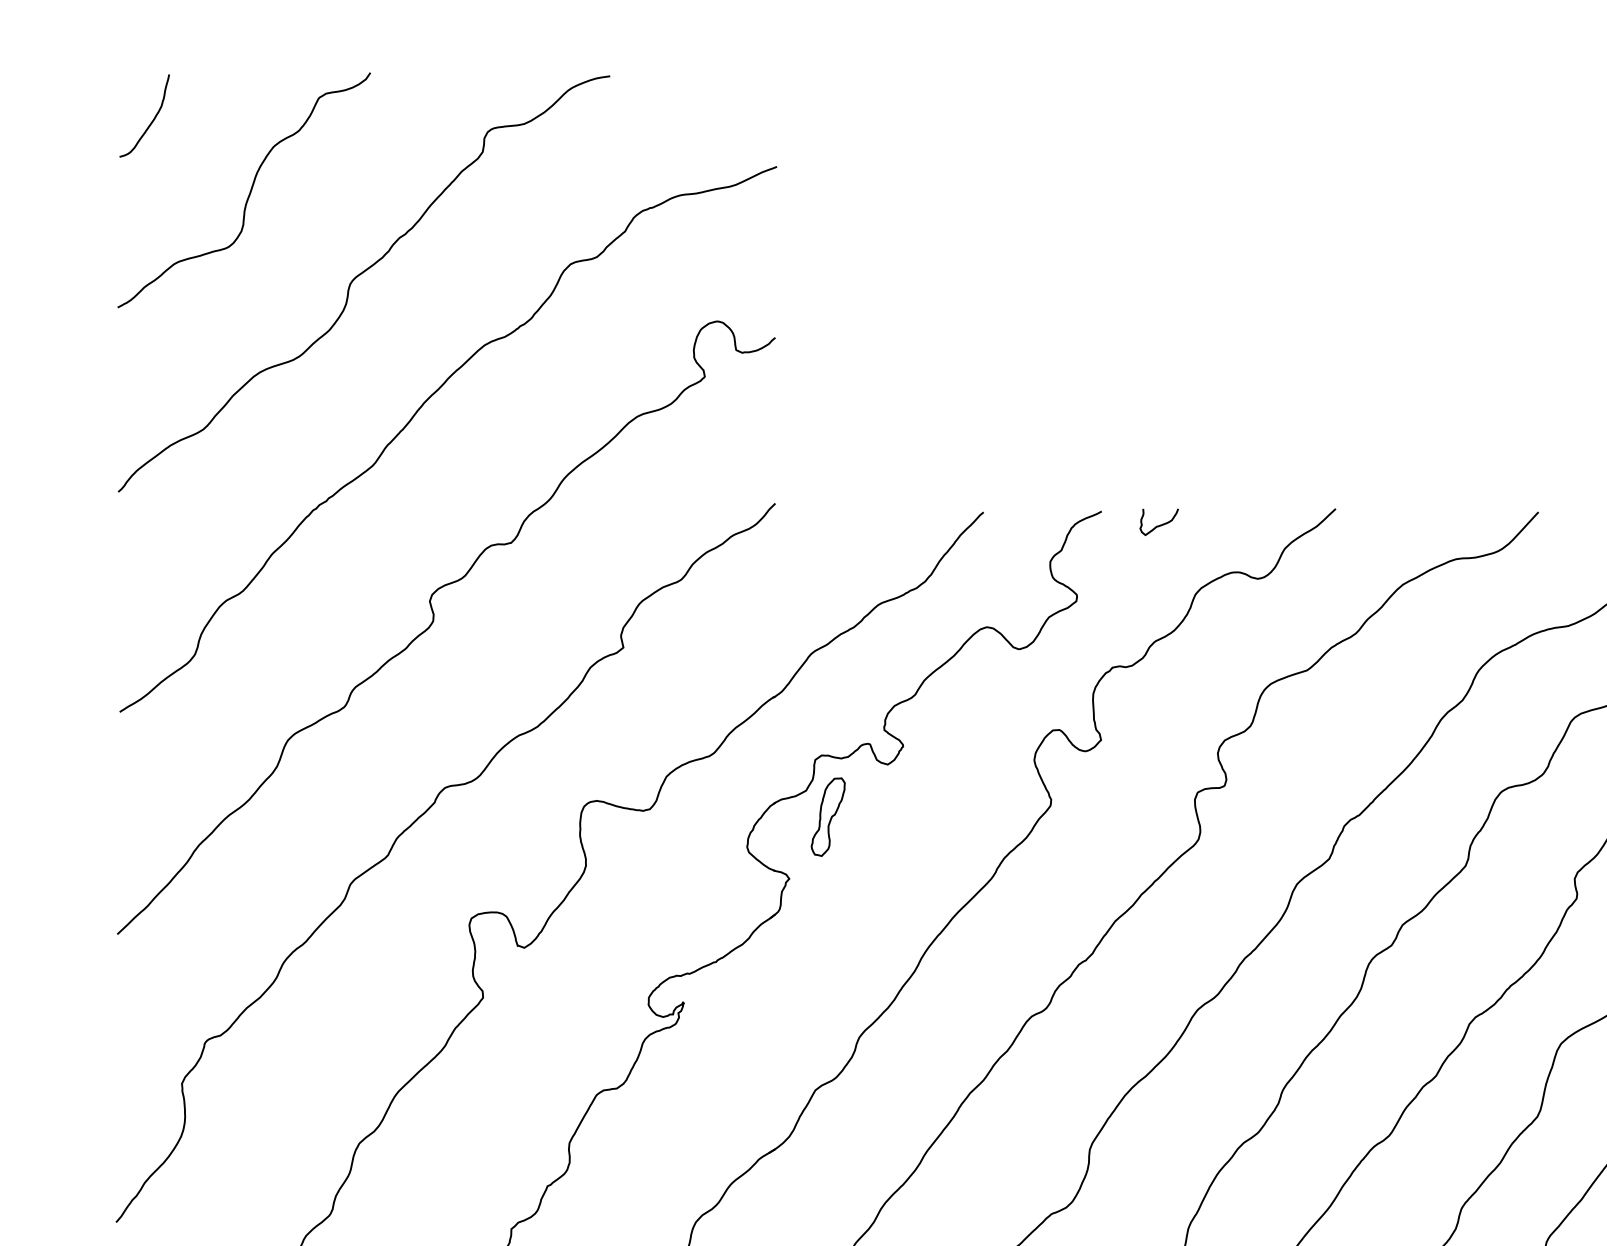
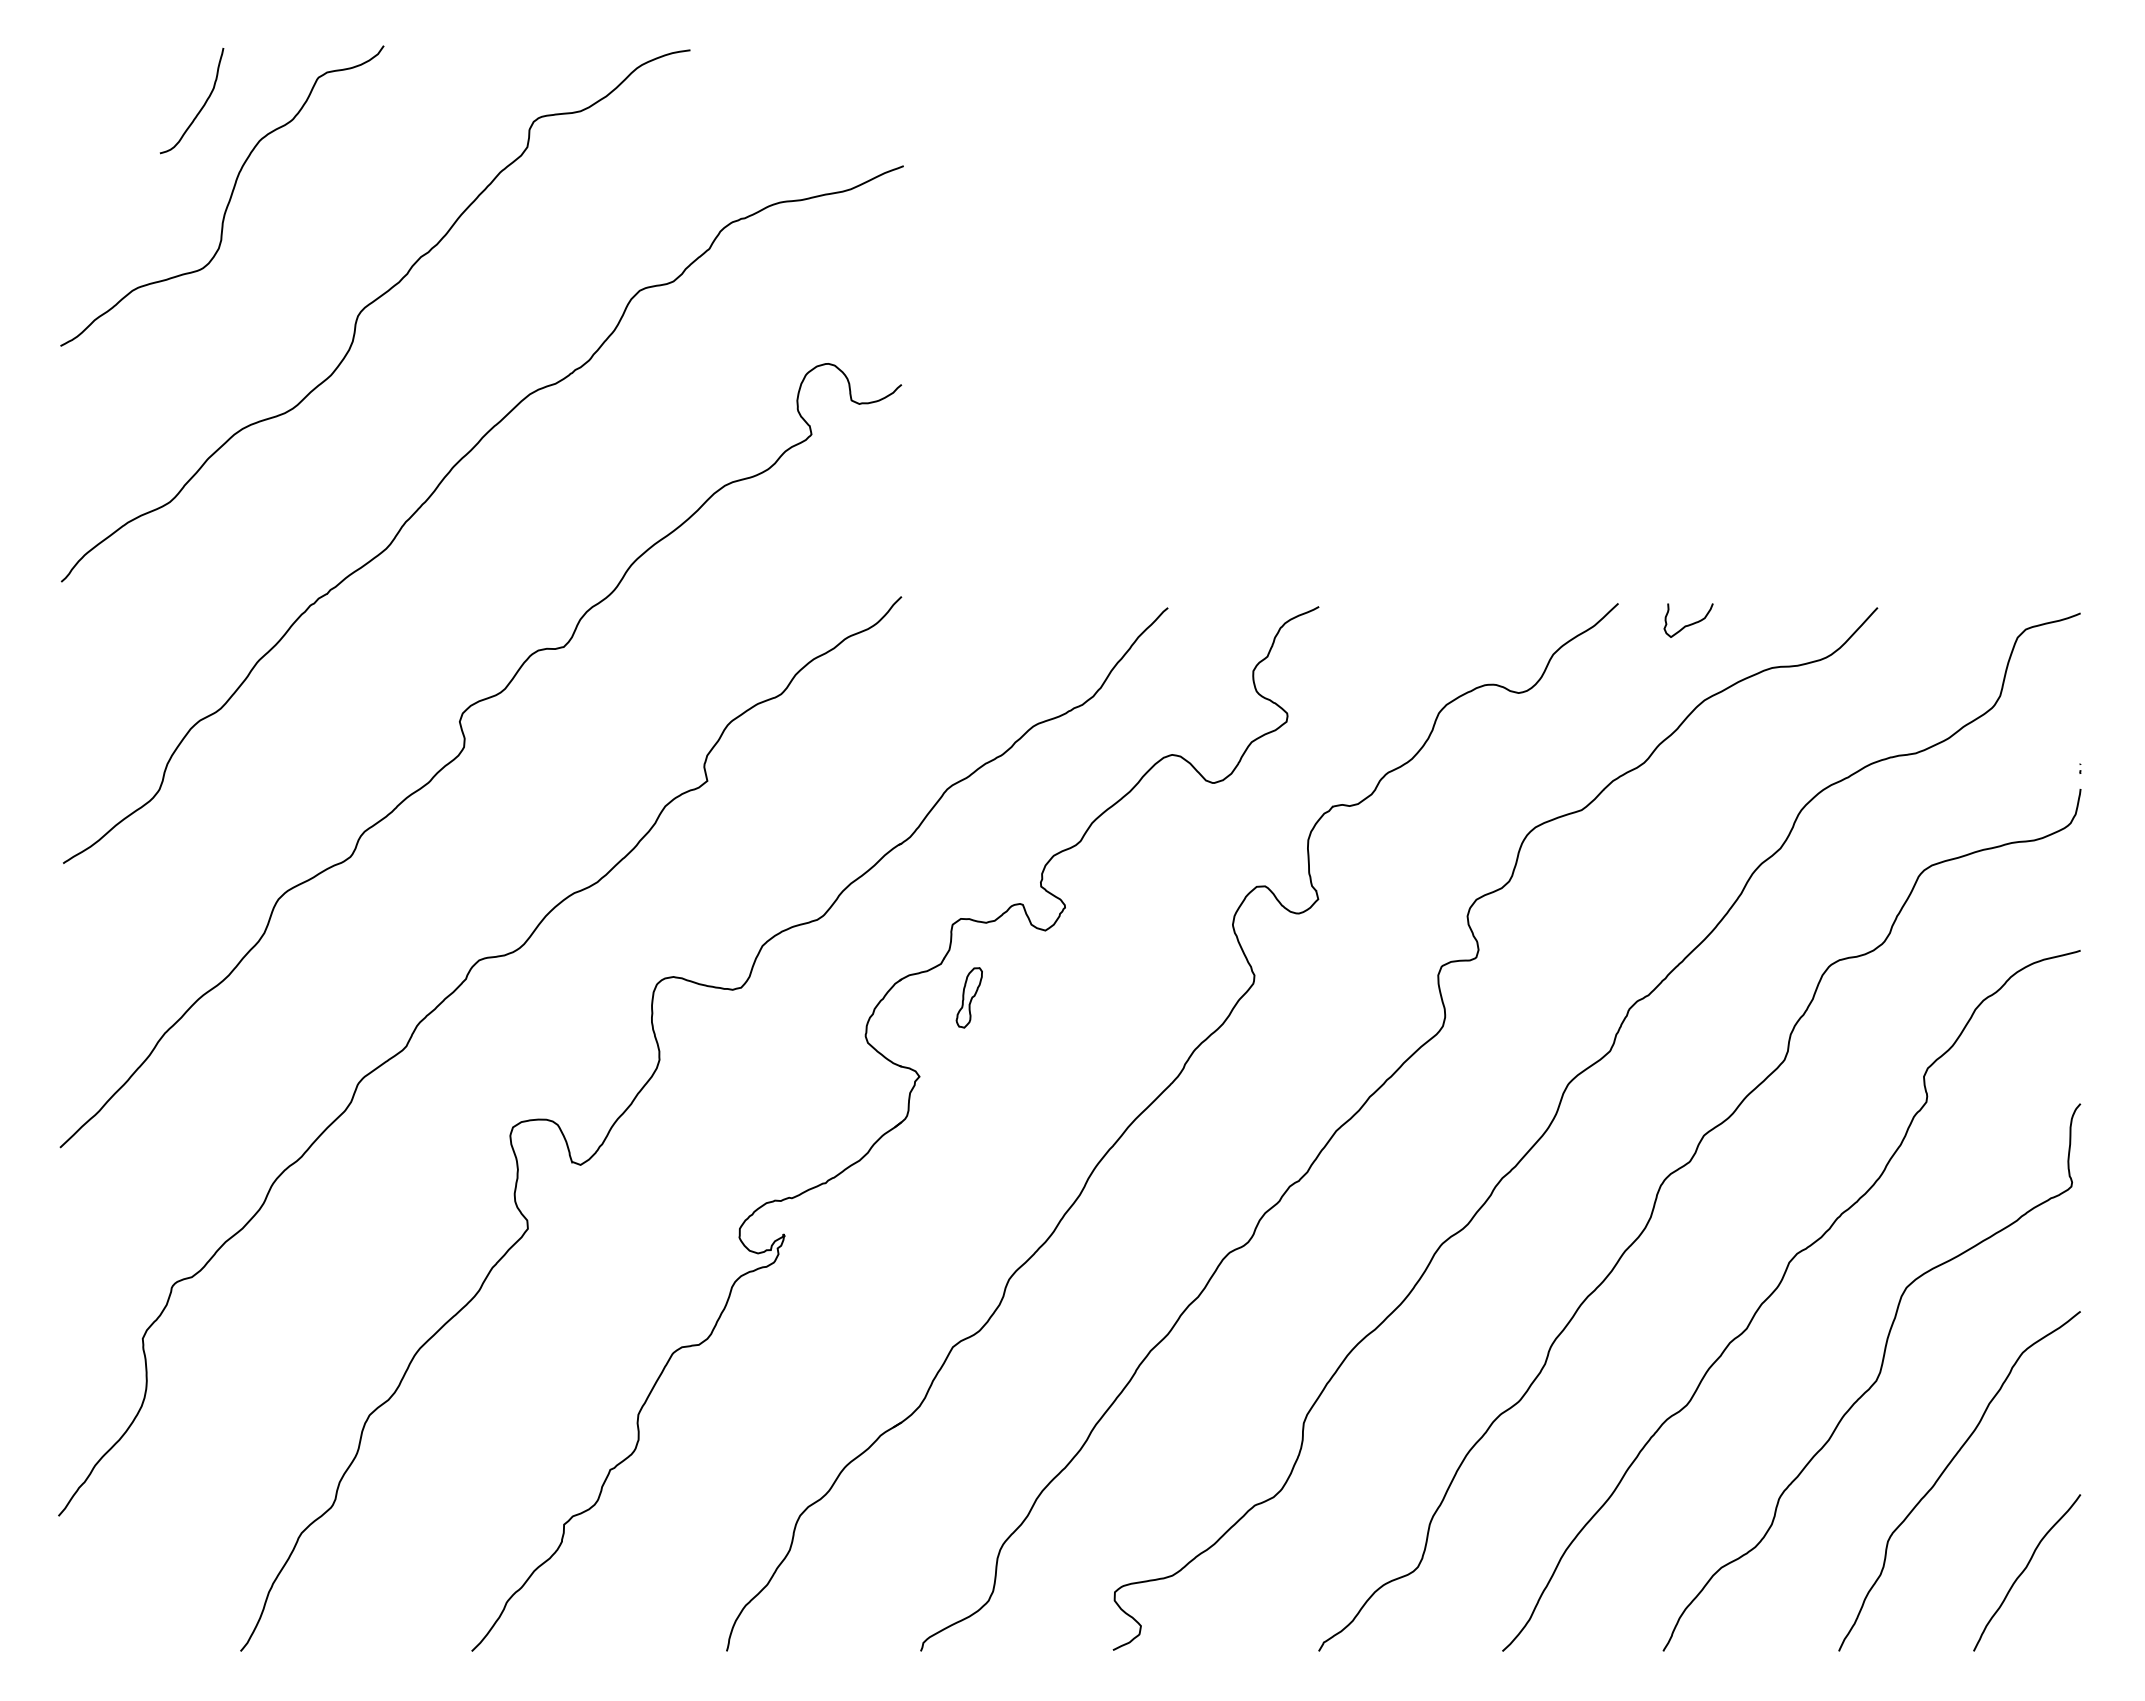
curve: (151, 121) -> (200, 108), moved
curve: (1160, 524) -> (1690, 623), moved
part: (828, 816) -> (969, 997), size x0.6

